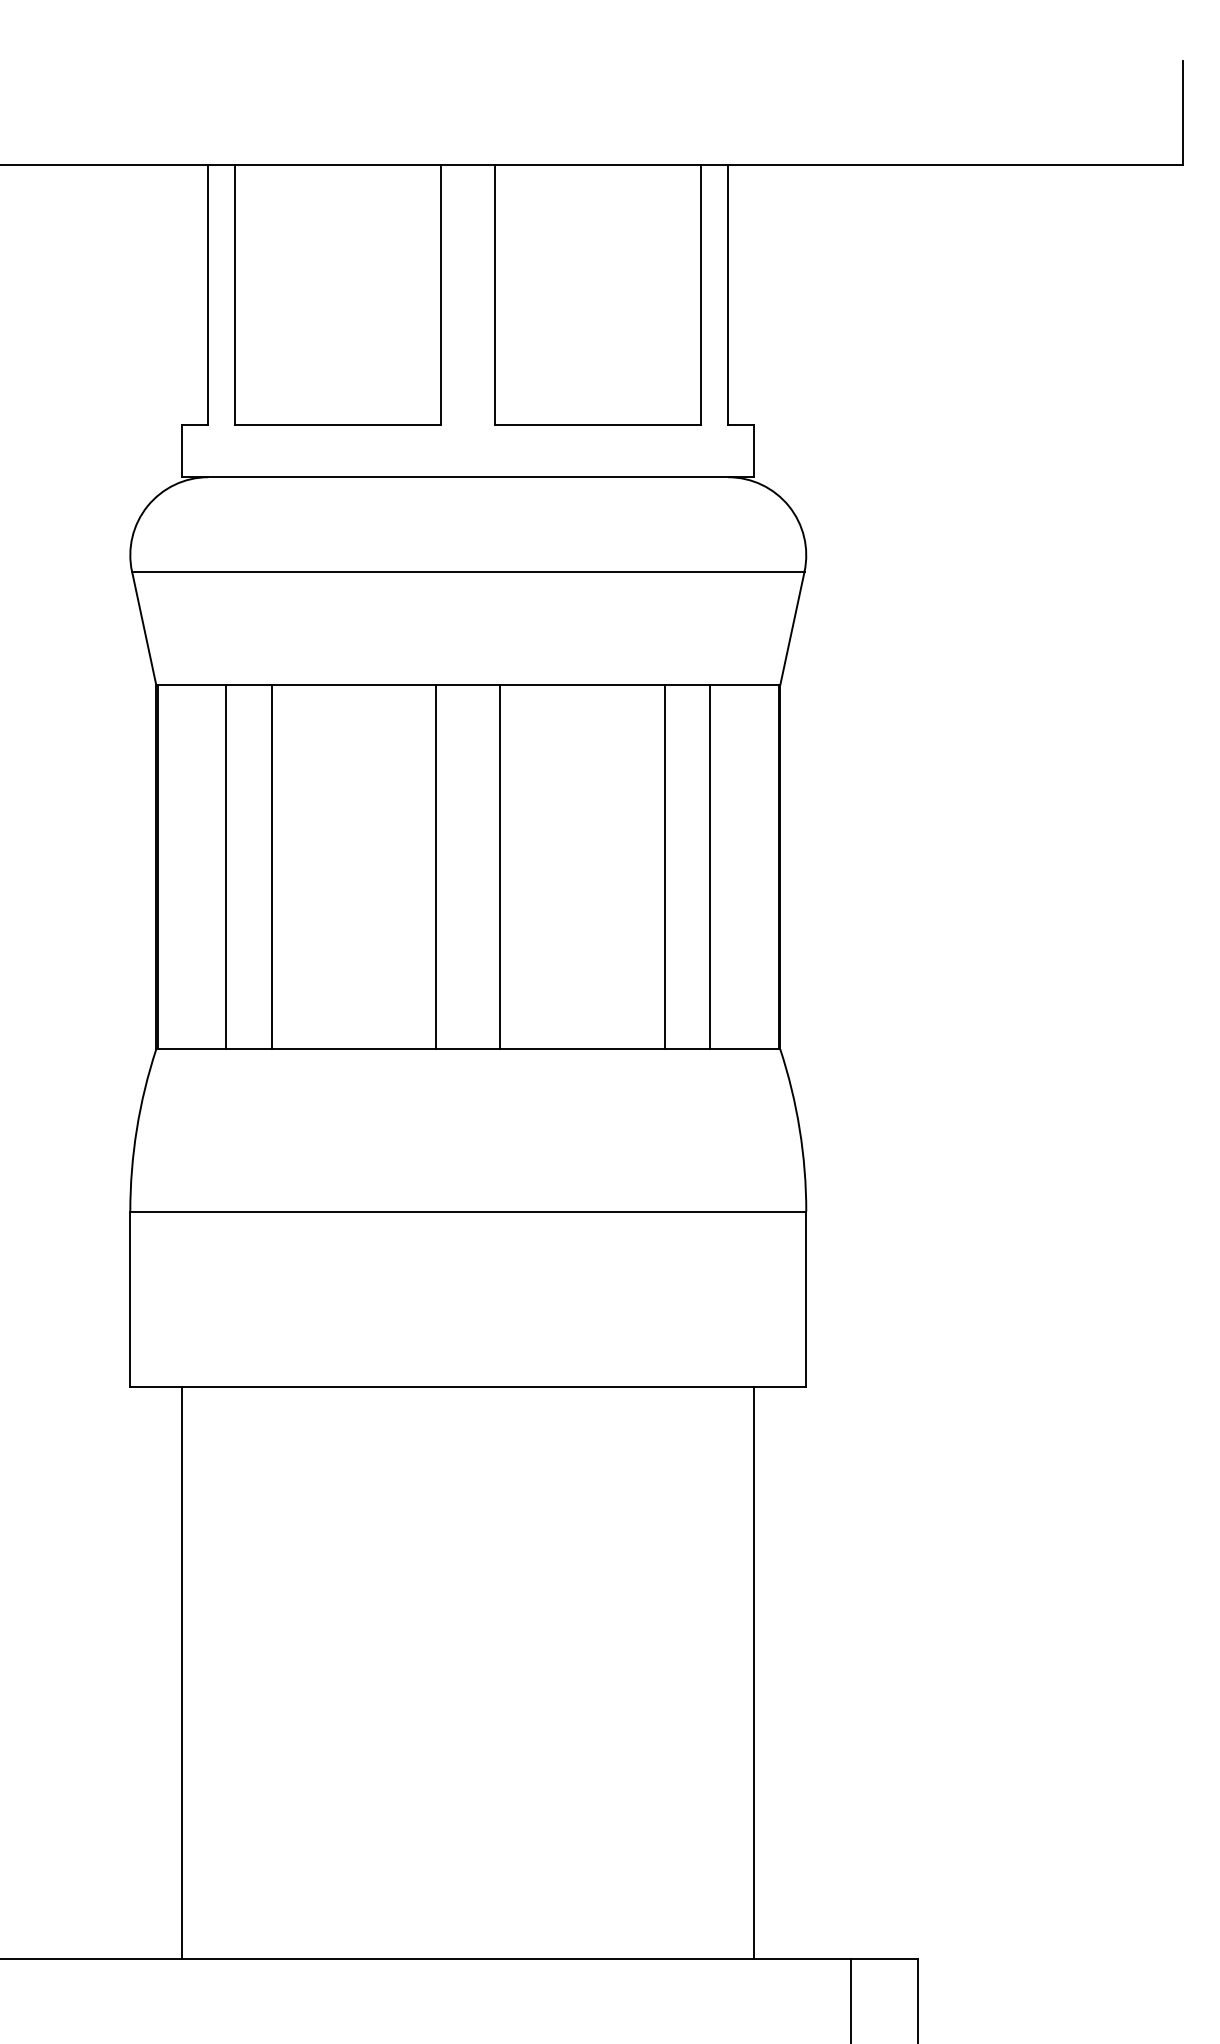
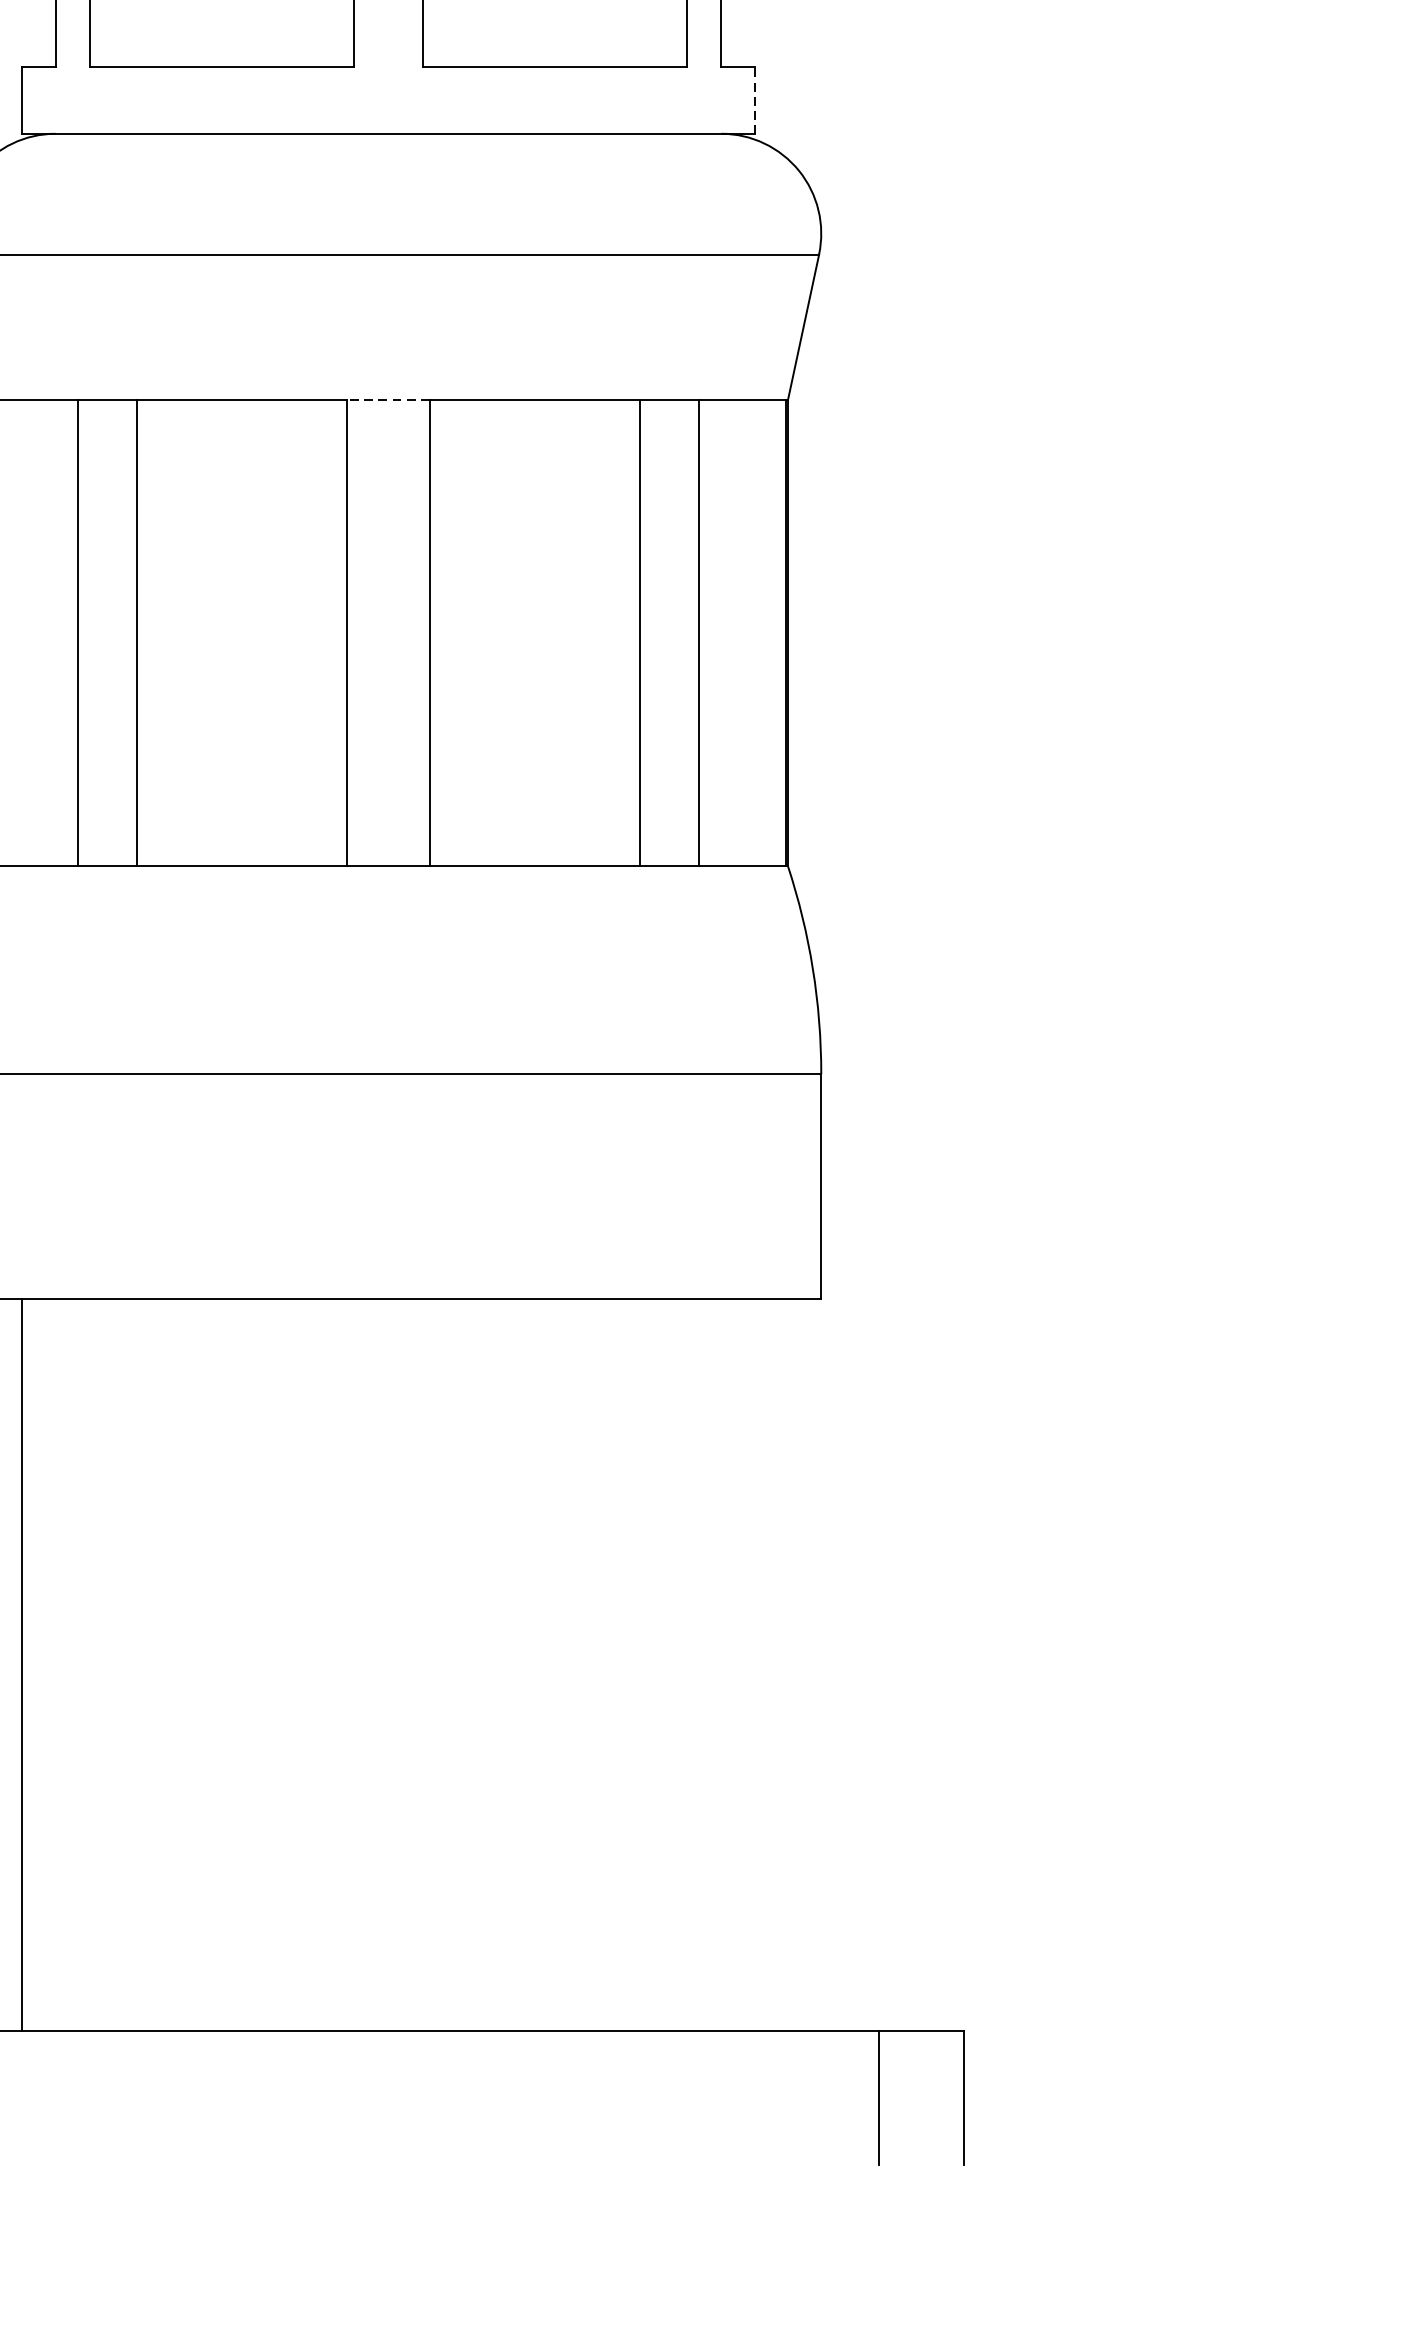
line: (754, 451) -> (754, 100), solid -> dashed
line: (467, 685) -> (387, 400), solid -> dashed
line: (754, 1673) -> (754, 1665), removed

